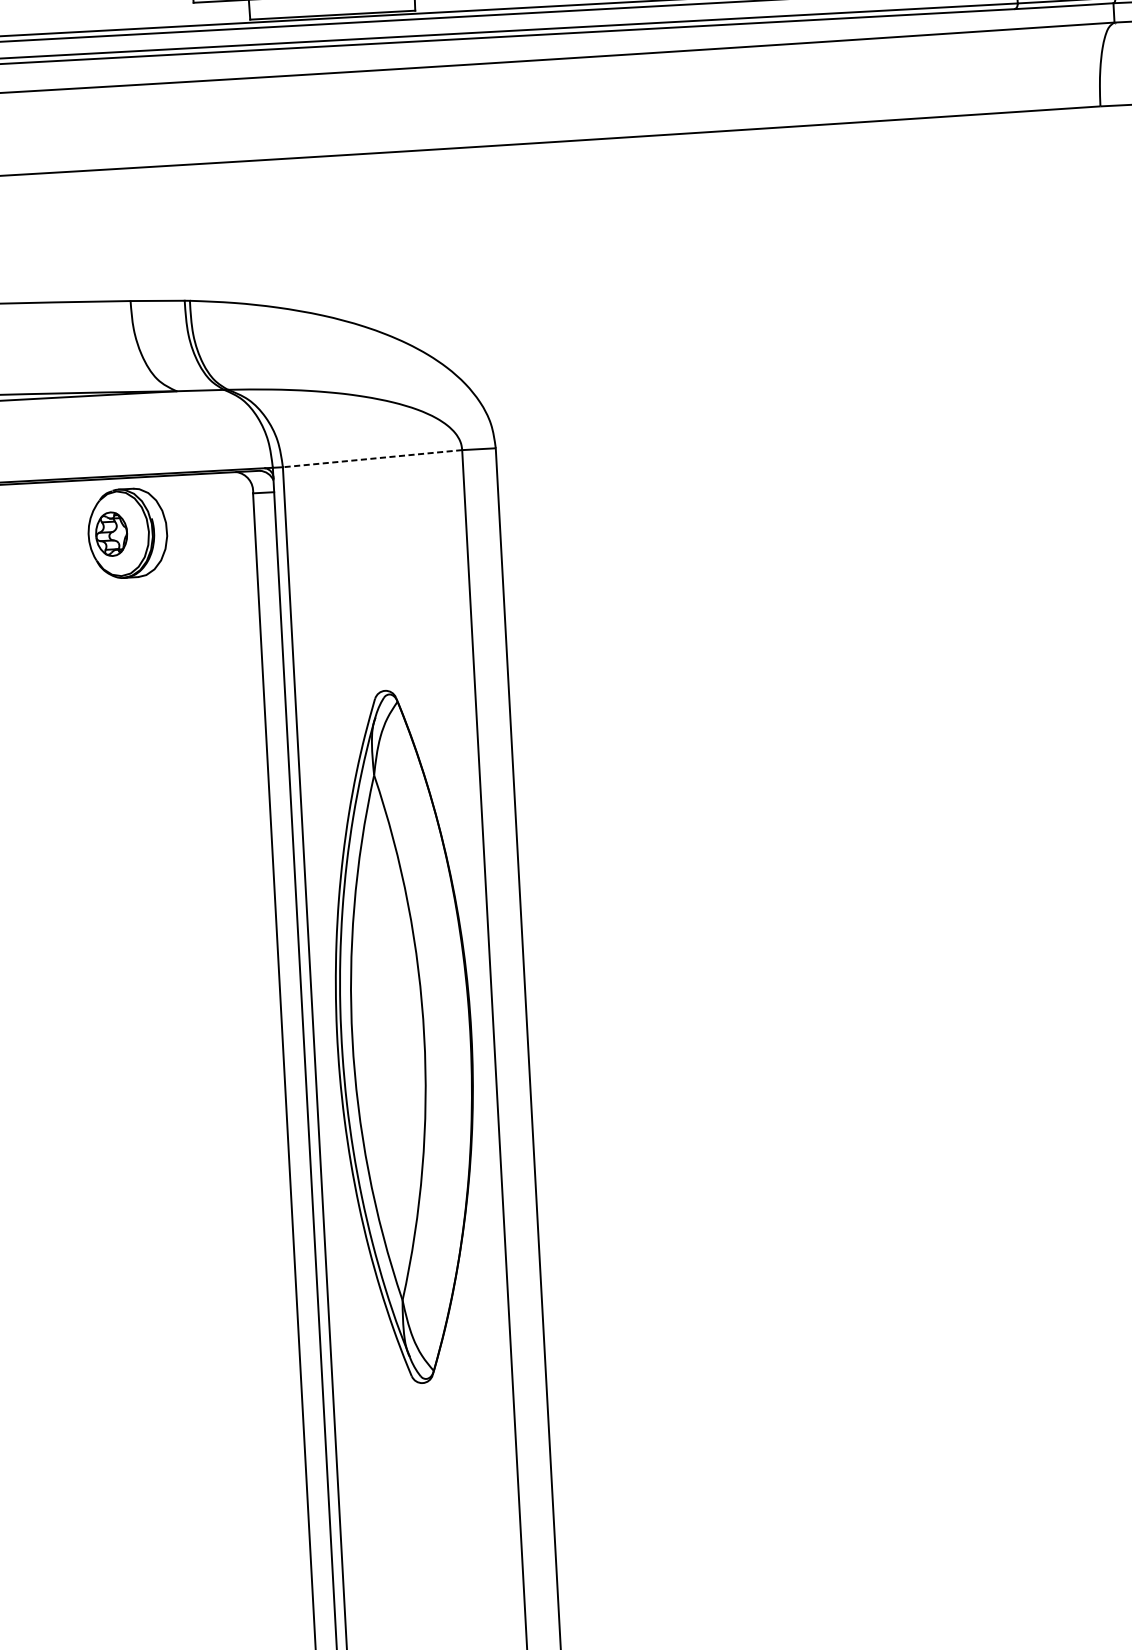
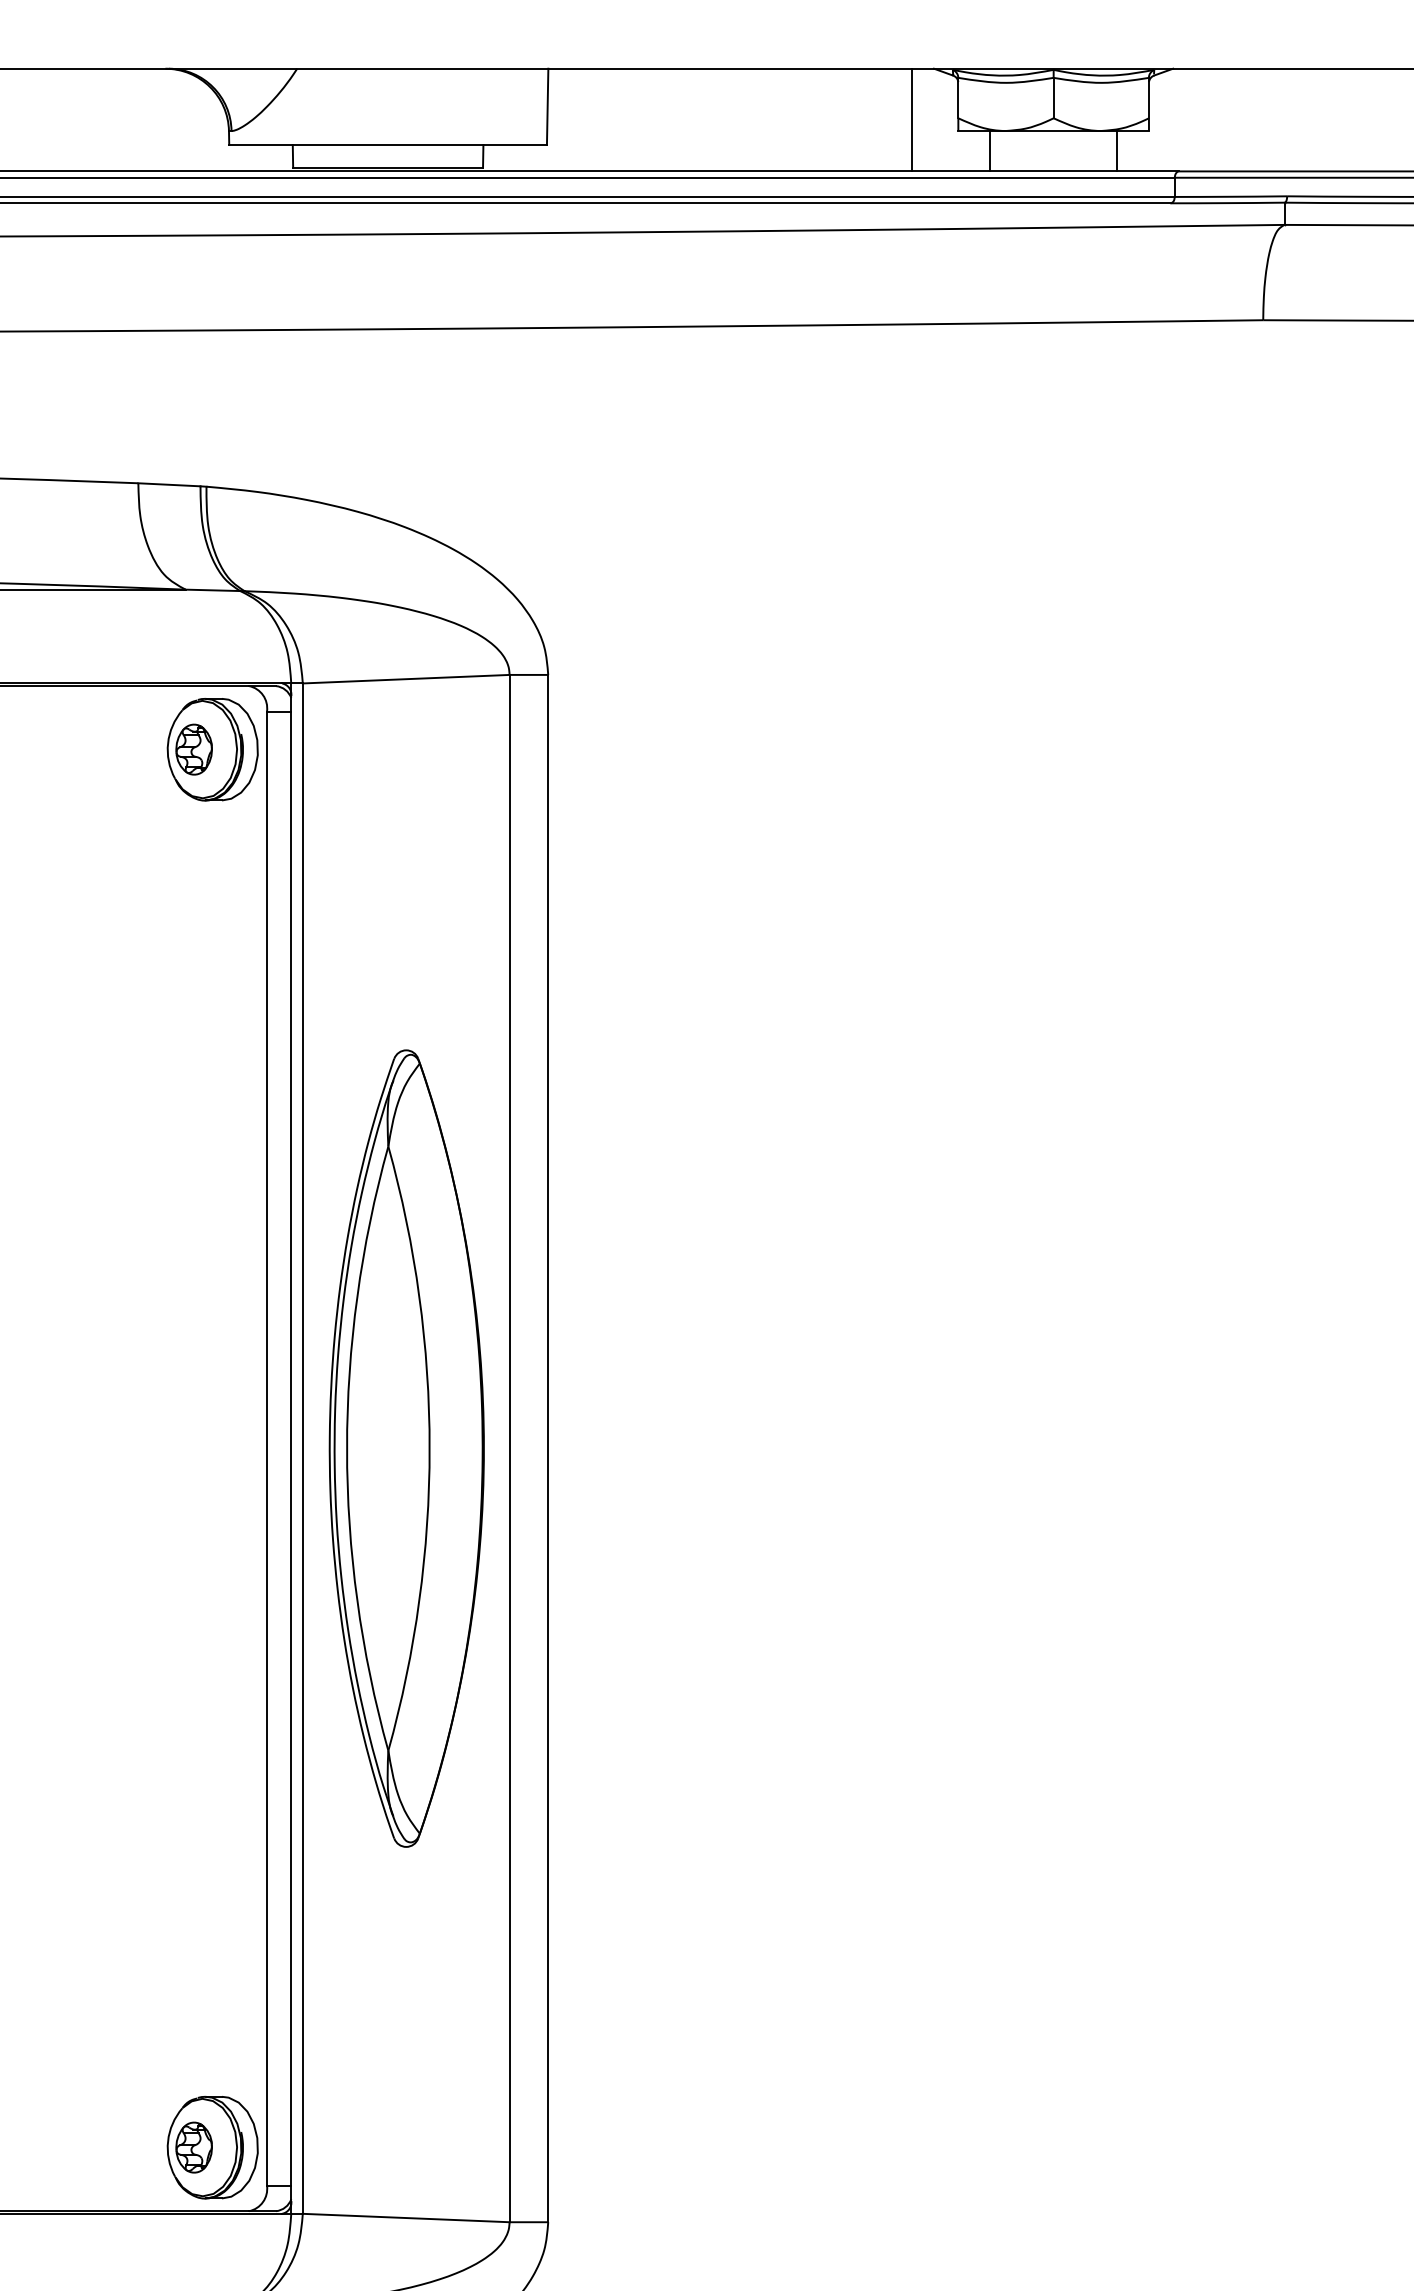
line: (371, 458) -> (405, 679), dashed -> solid
part: (127, 533) -> (212, 749), moved
part: (404, 1036) -> (406, 1448), moved

